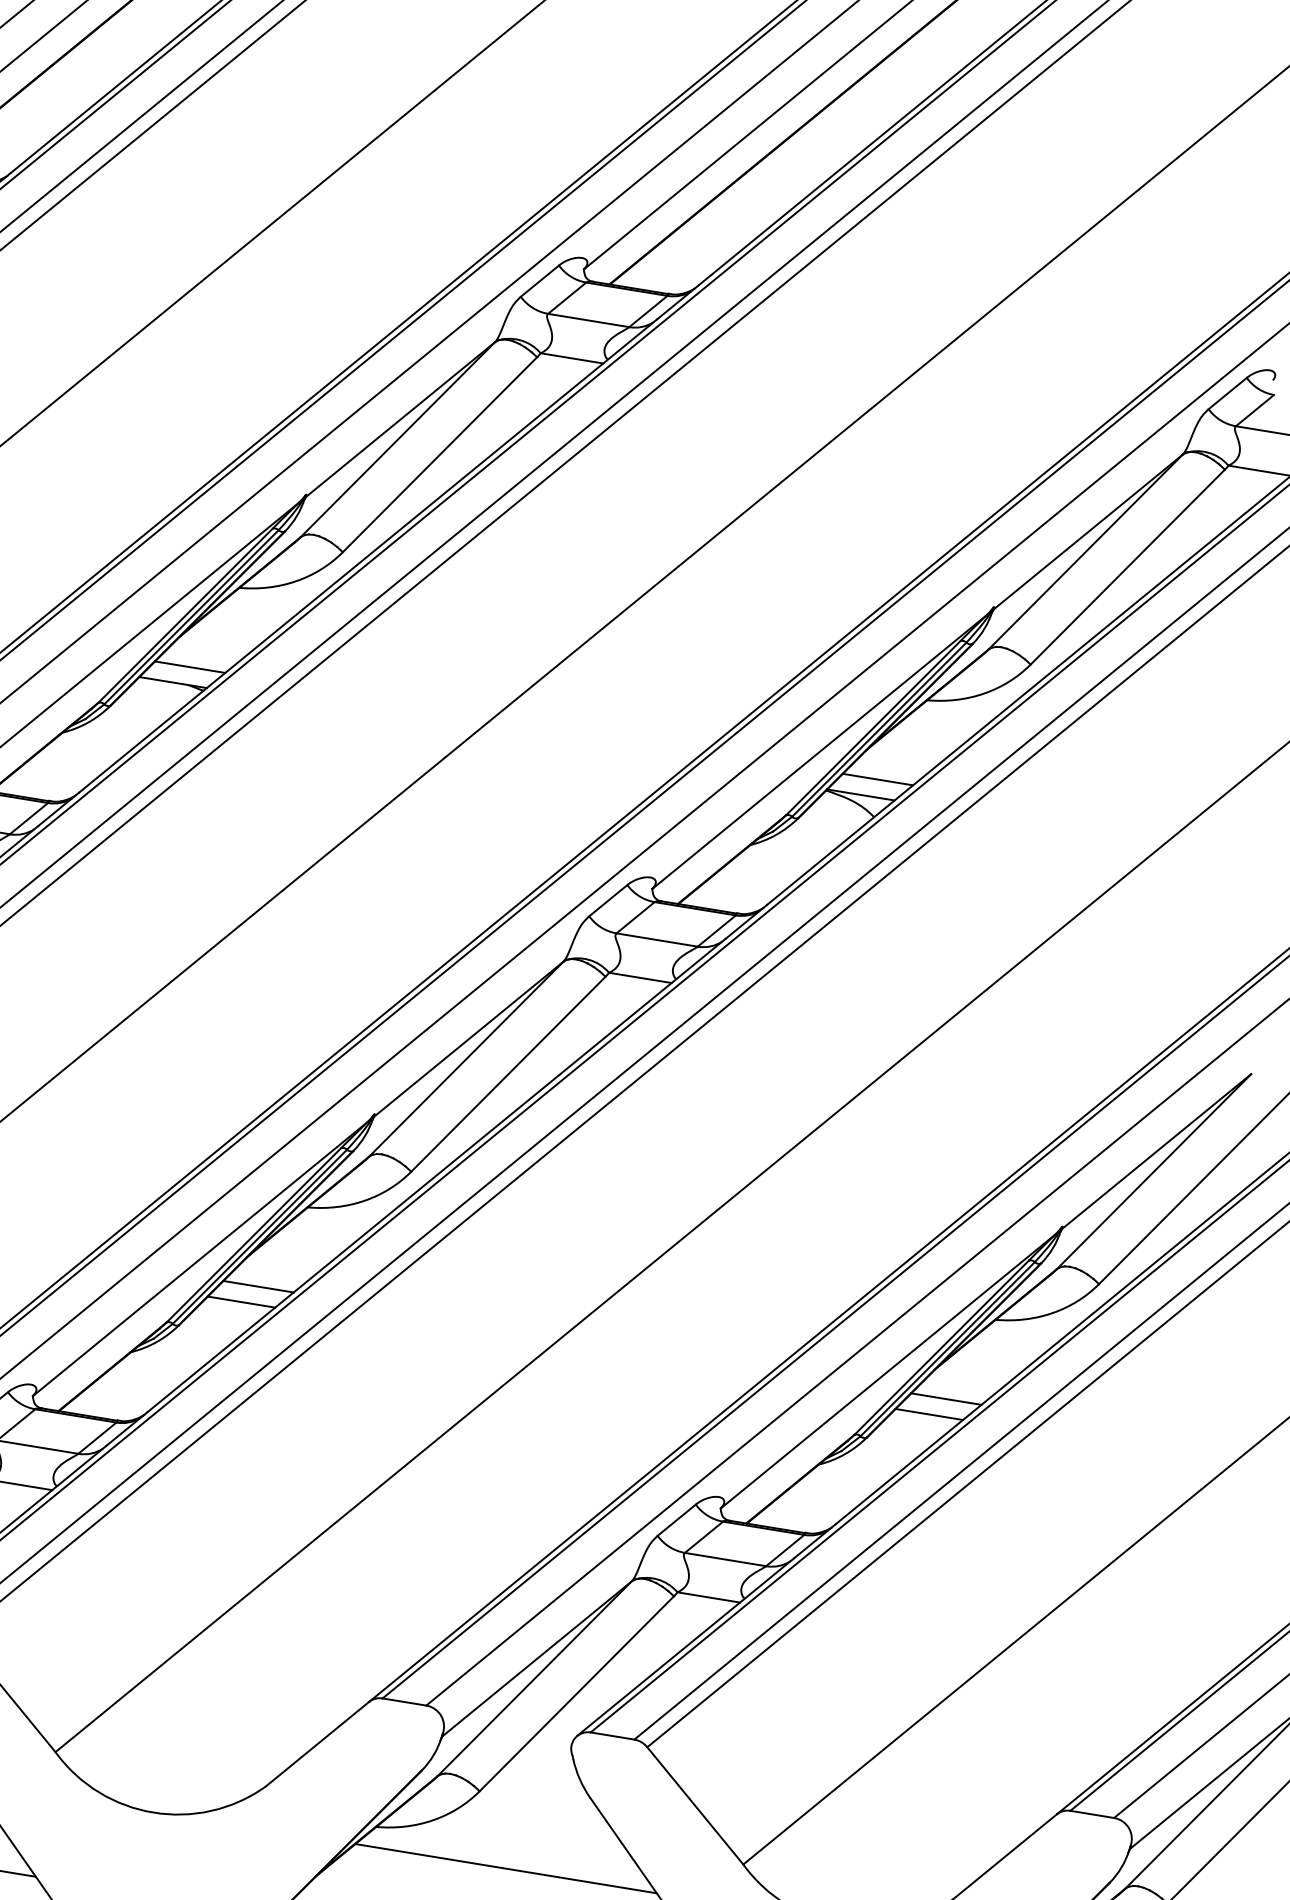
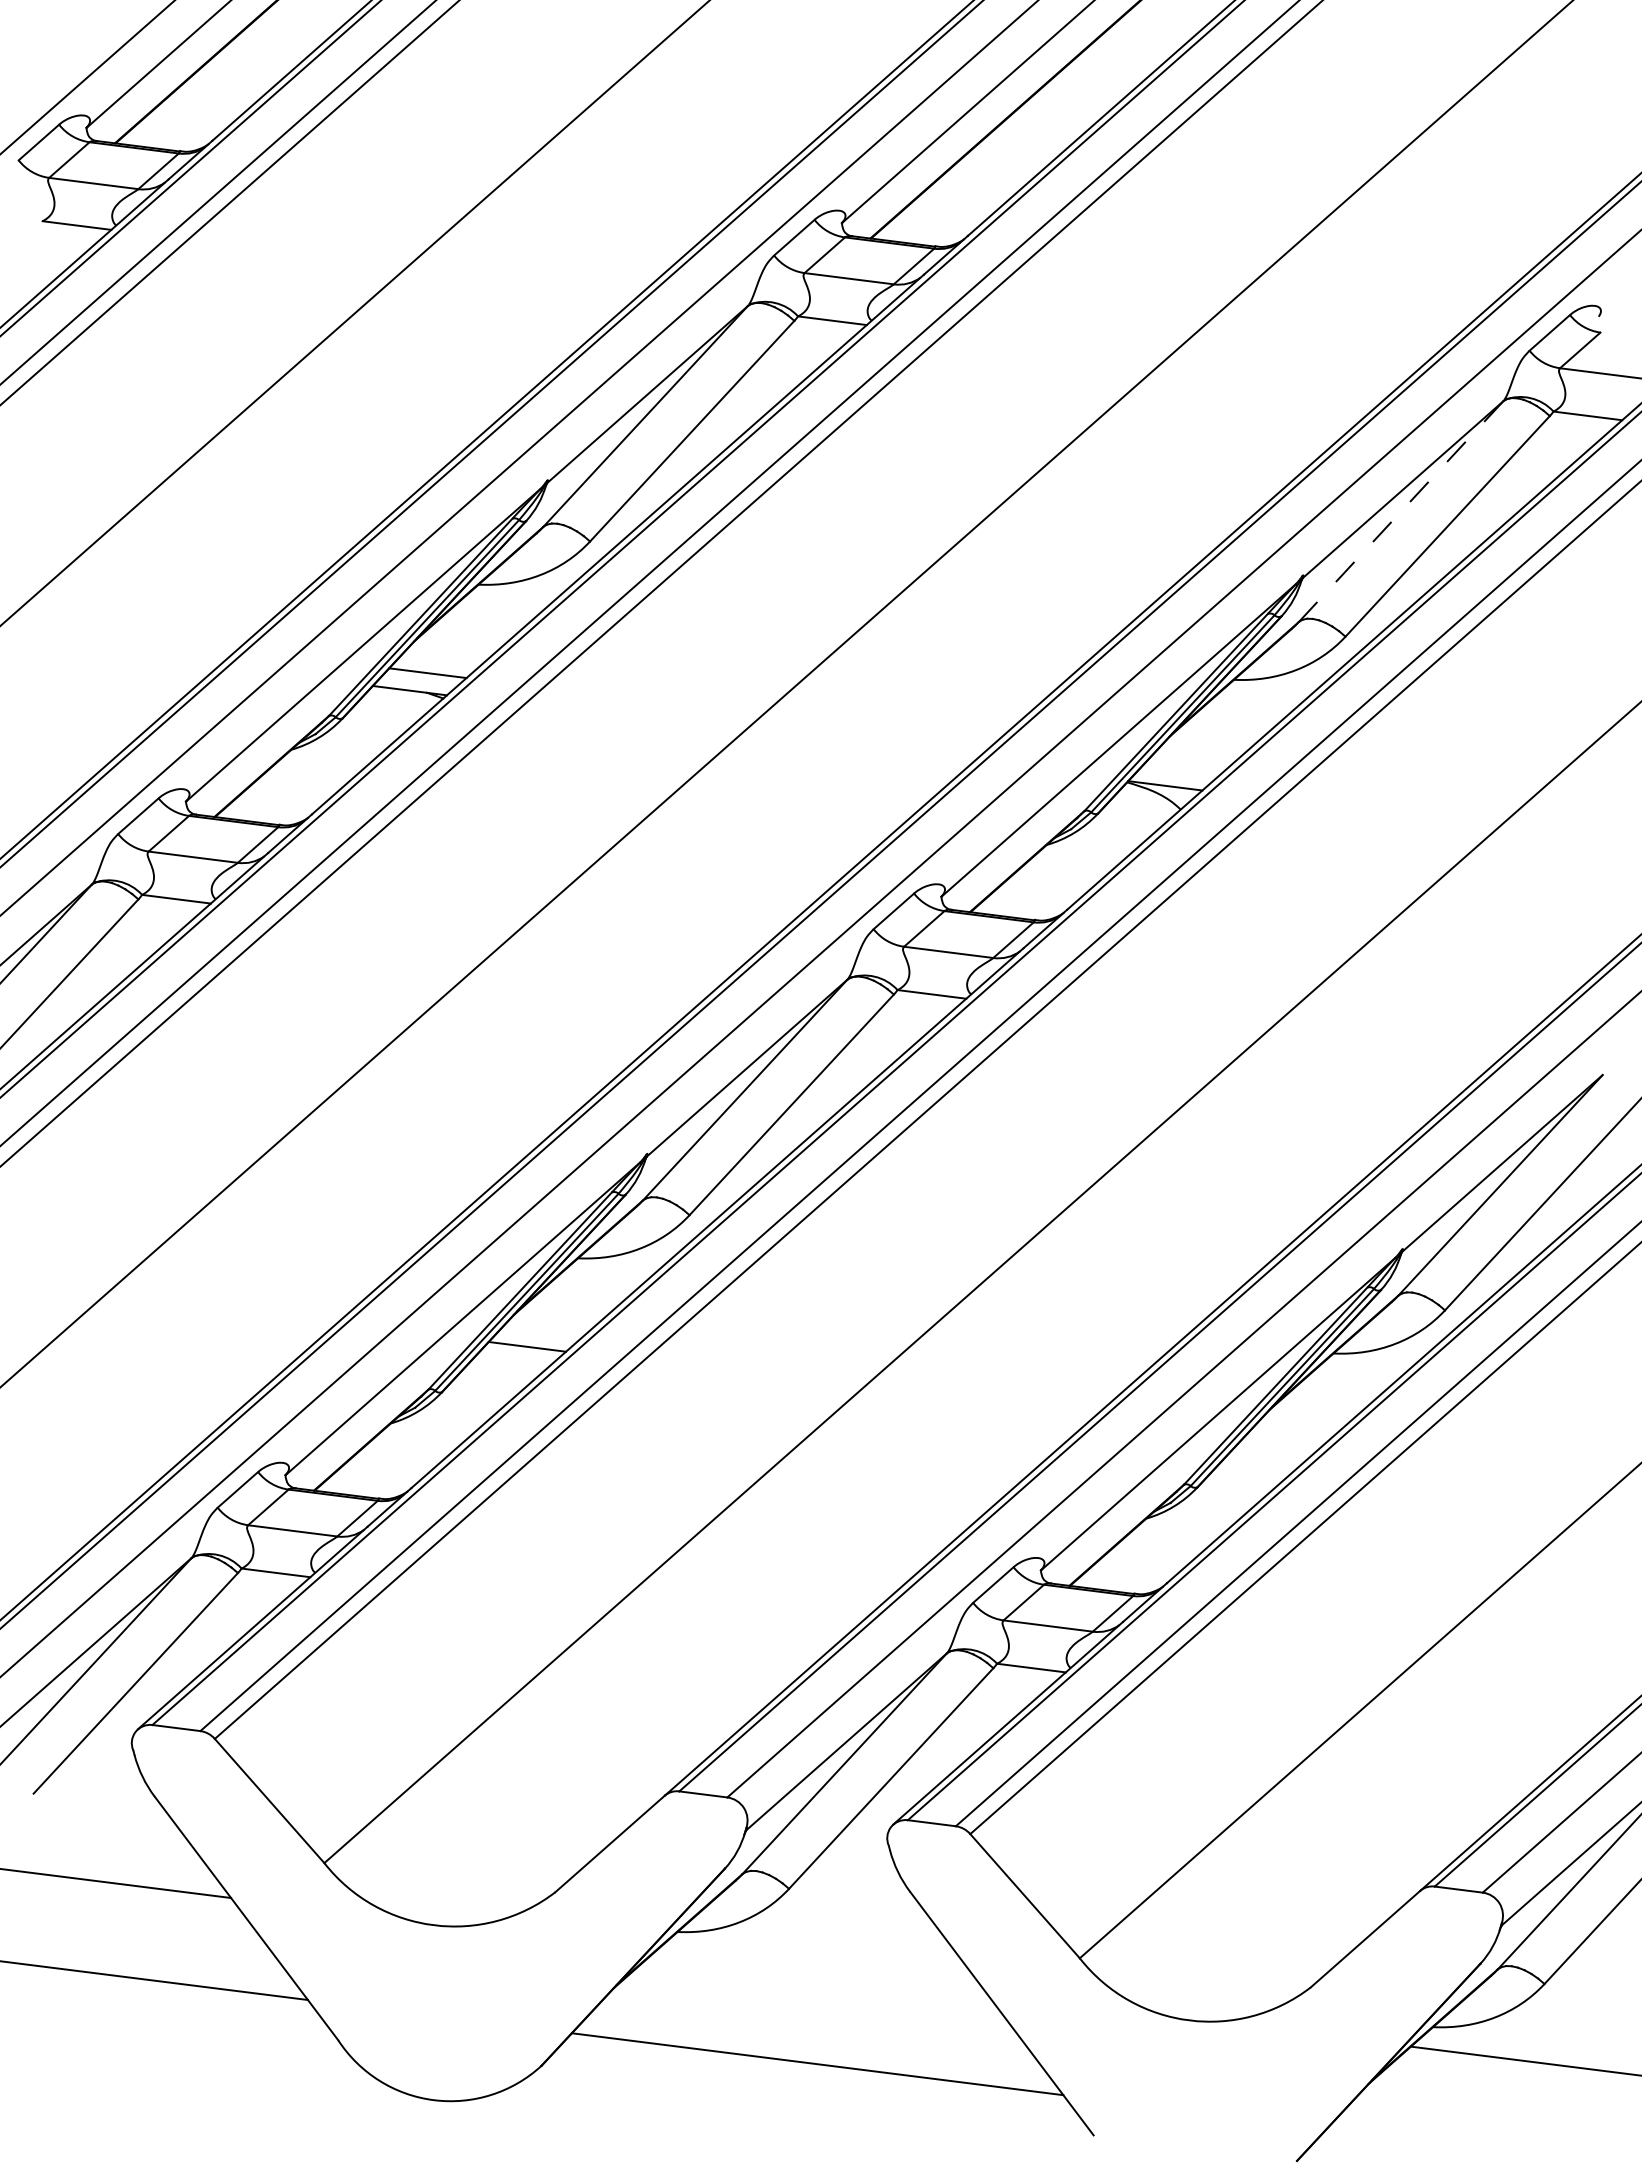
line: (1086, 551) -> (1401, 511), solid -> dashed
line: (877, 779) -> (1182, 768), removed
line: (241, 1301) -> (509, 1363), removed
line: (946, 1398) -> (1282, 1441), removed
line: (928, 1414) -> (1264, 1459), removed
line: (505, 1868) -> (820, 1972), removed

